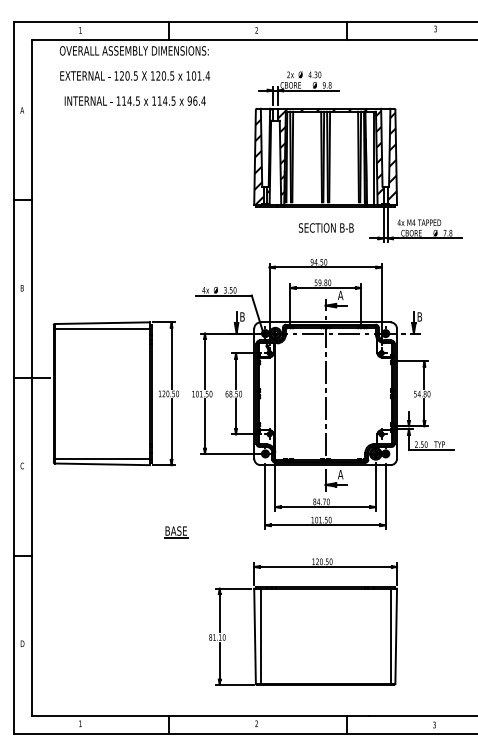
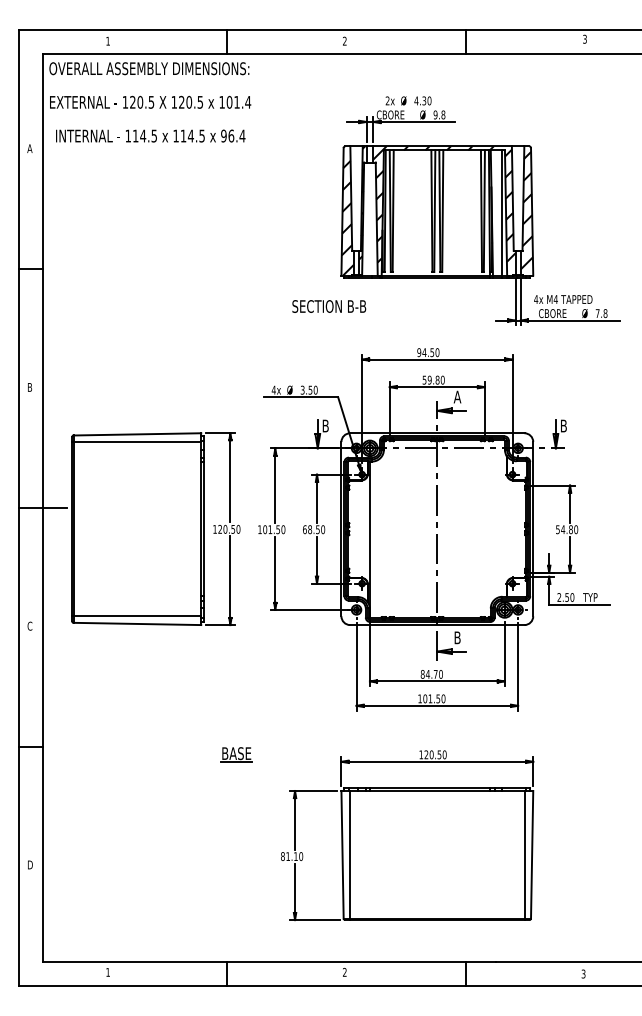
text: (135, 76) -> (150, 102), moved
text: (326, 227) -> (329, 306), moved
text: (340, 474) -> (457, 637), A -> B
part: (176, 531) -> (236, 754), moved

